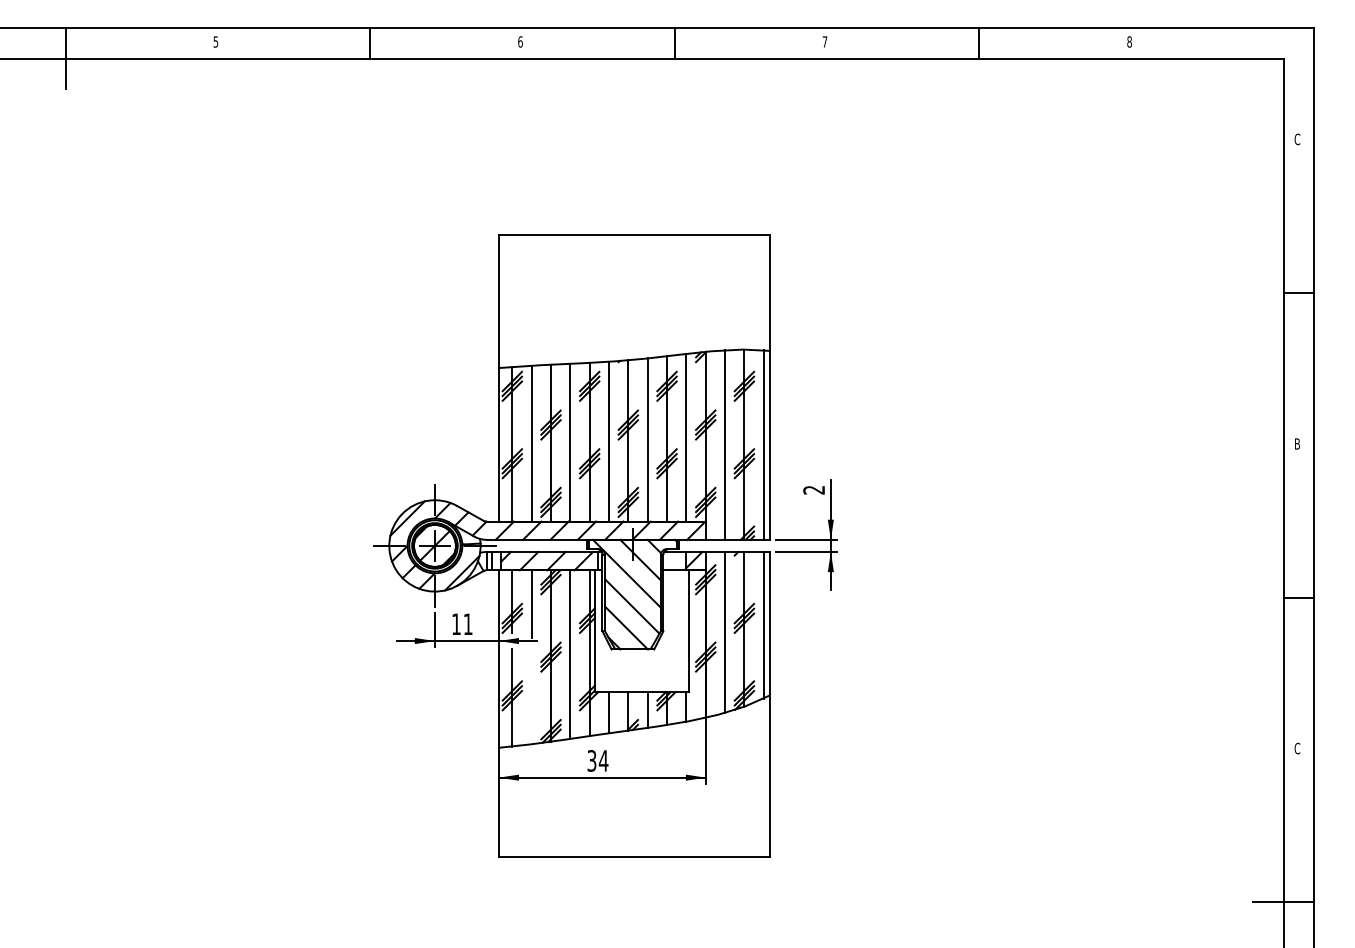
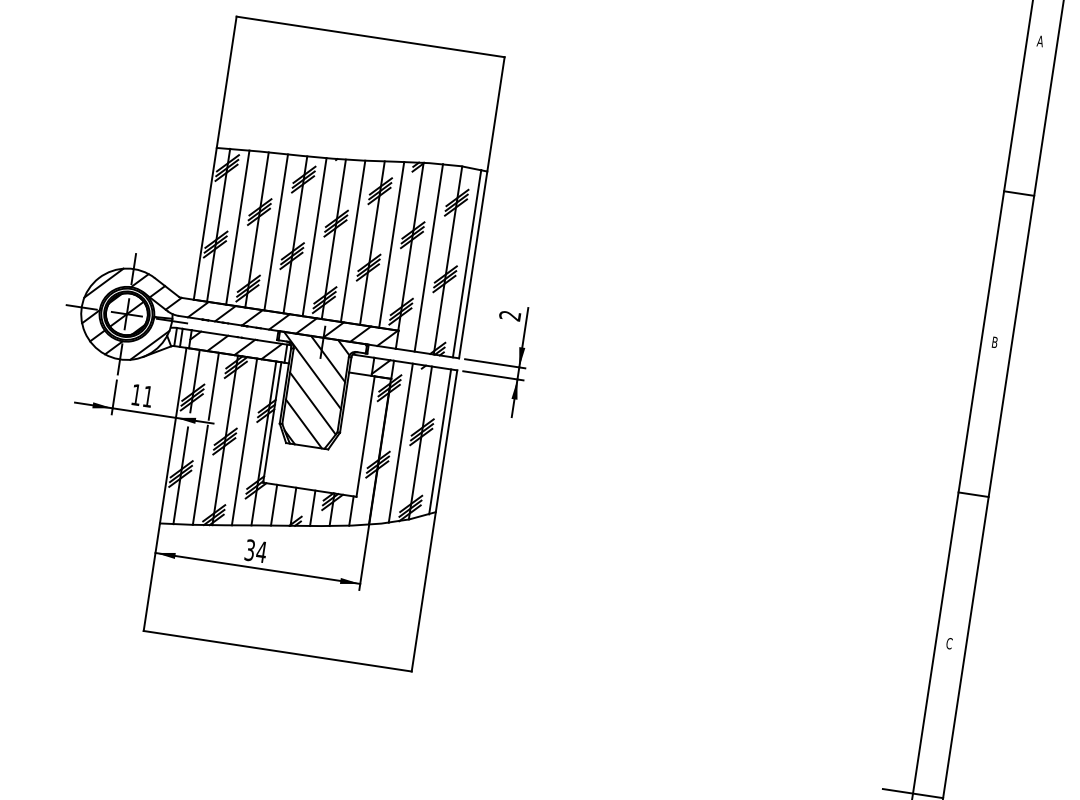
text: (1297, 139) -> (1040, 41), C -> A
line: (531, 694) -> (200, 475), added

